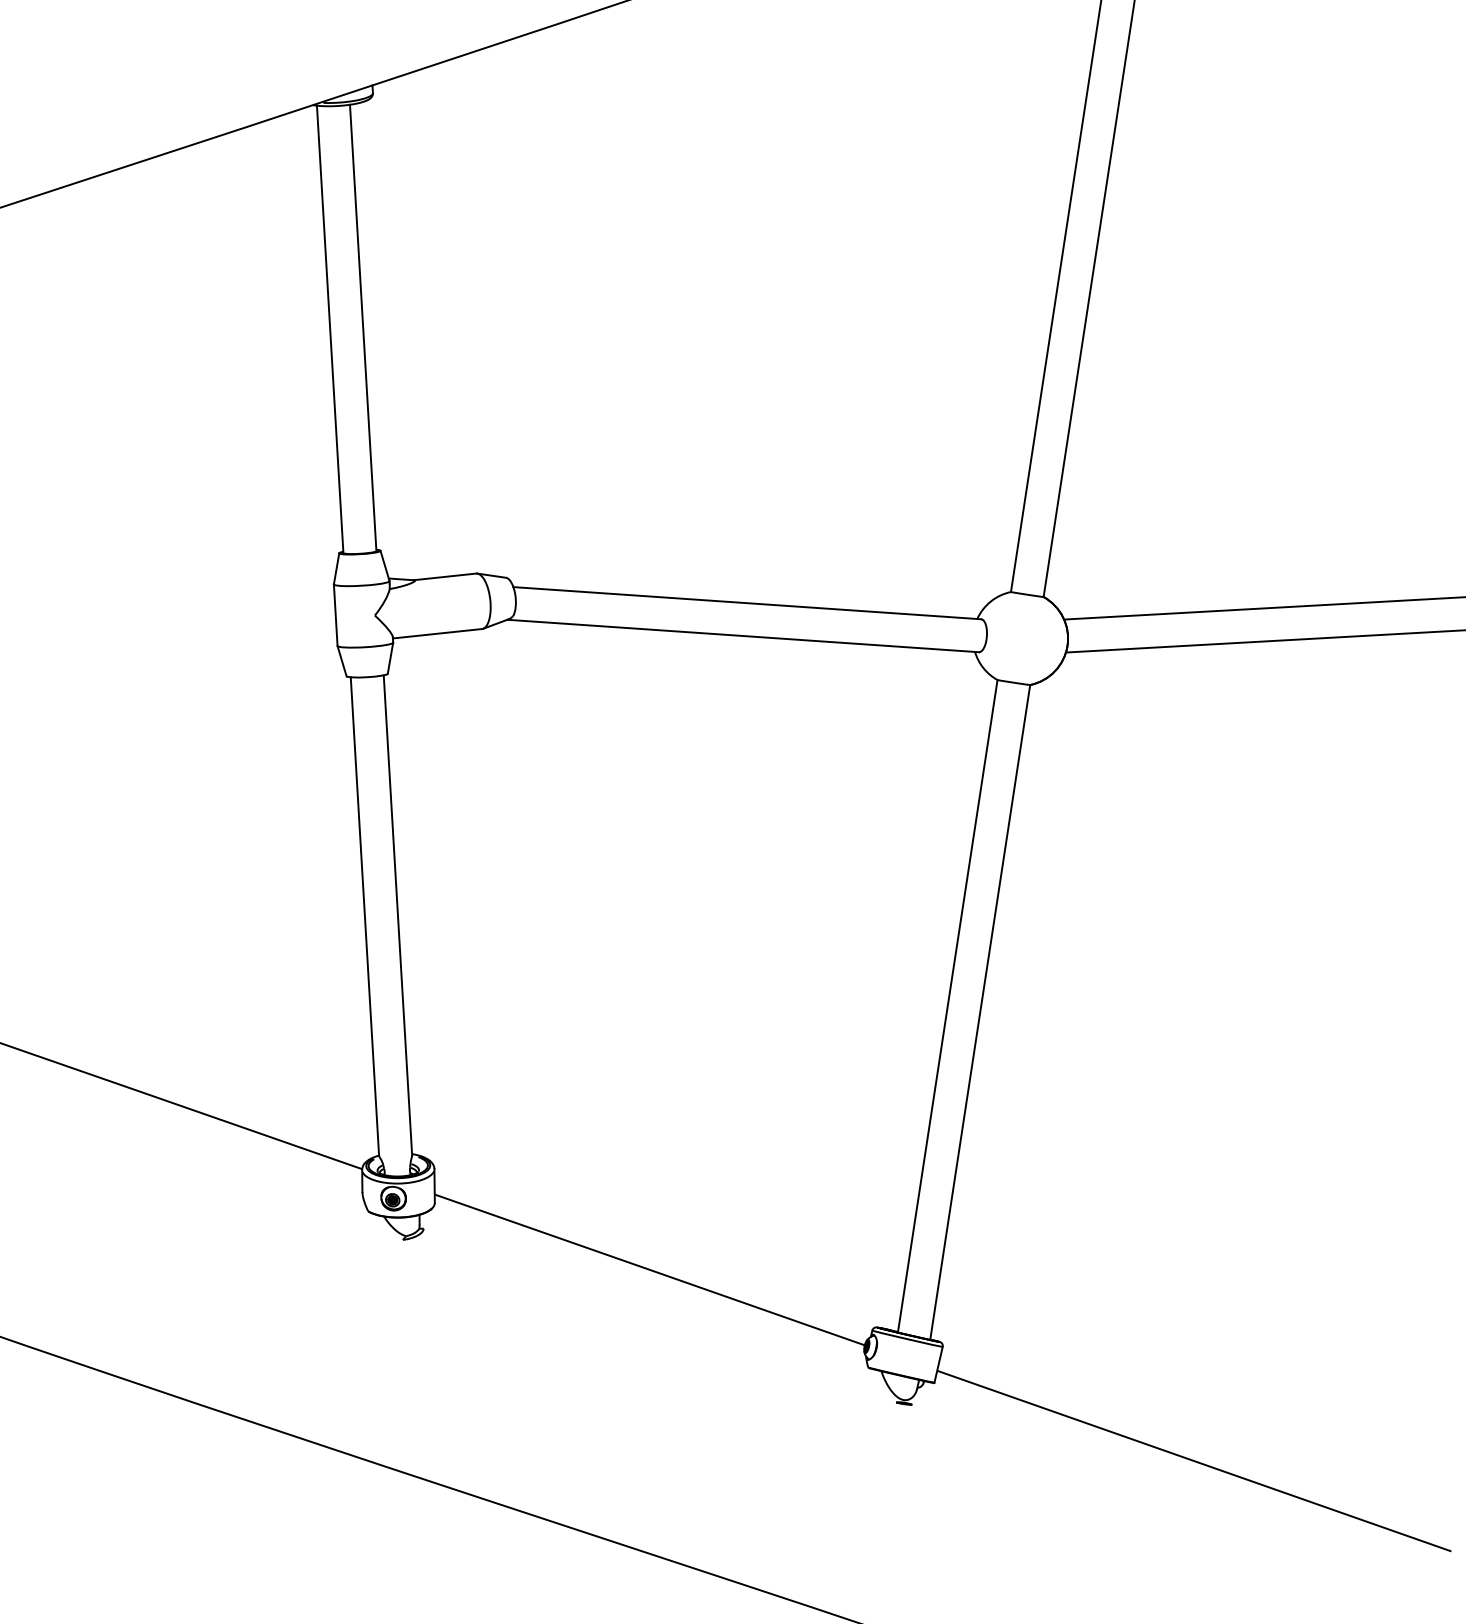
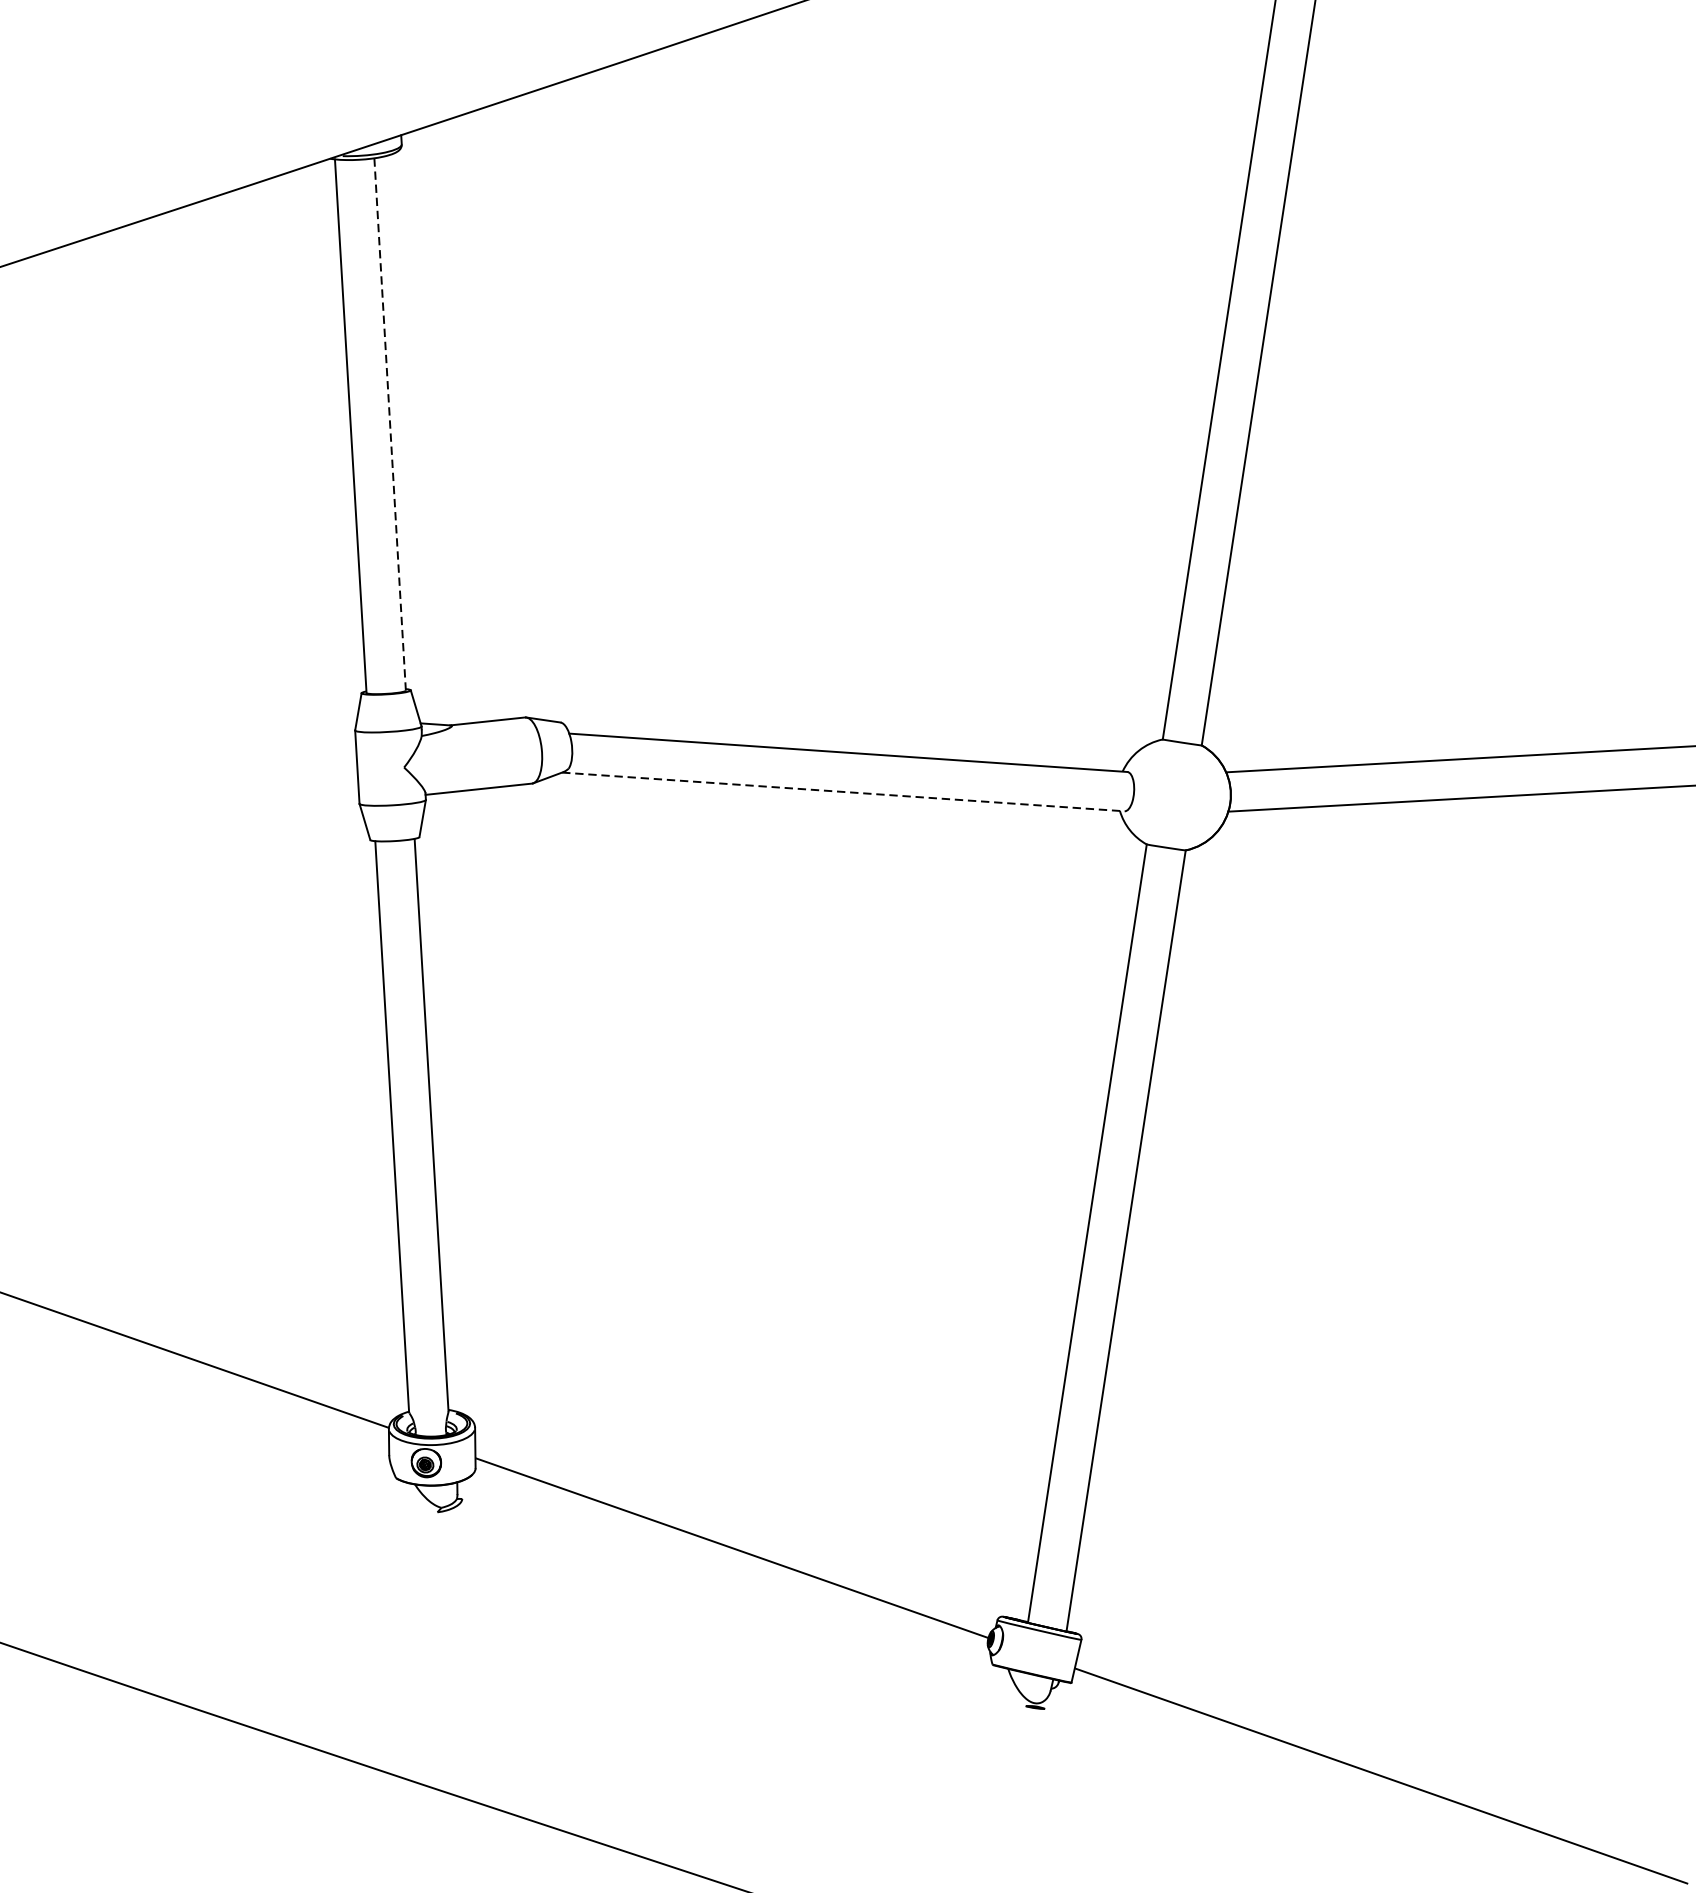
line: (363, 327) -> (390, 423), solid -> dashed
line: (743, 636) -> (843, 792), solid -> dashed

